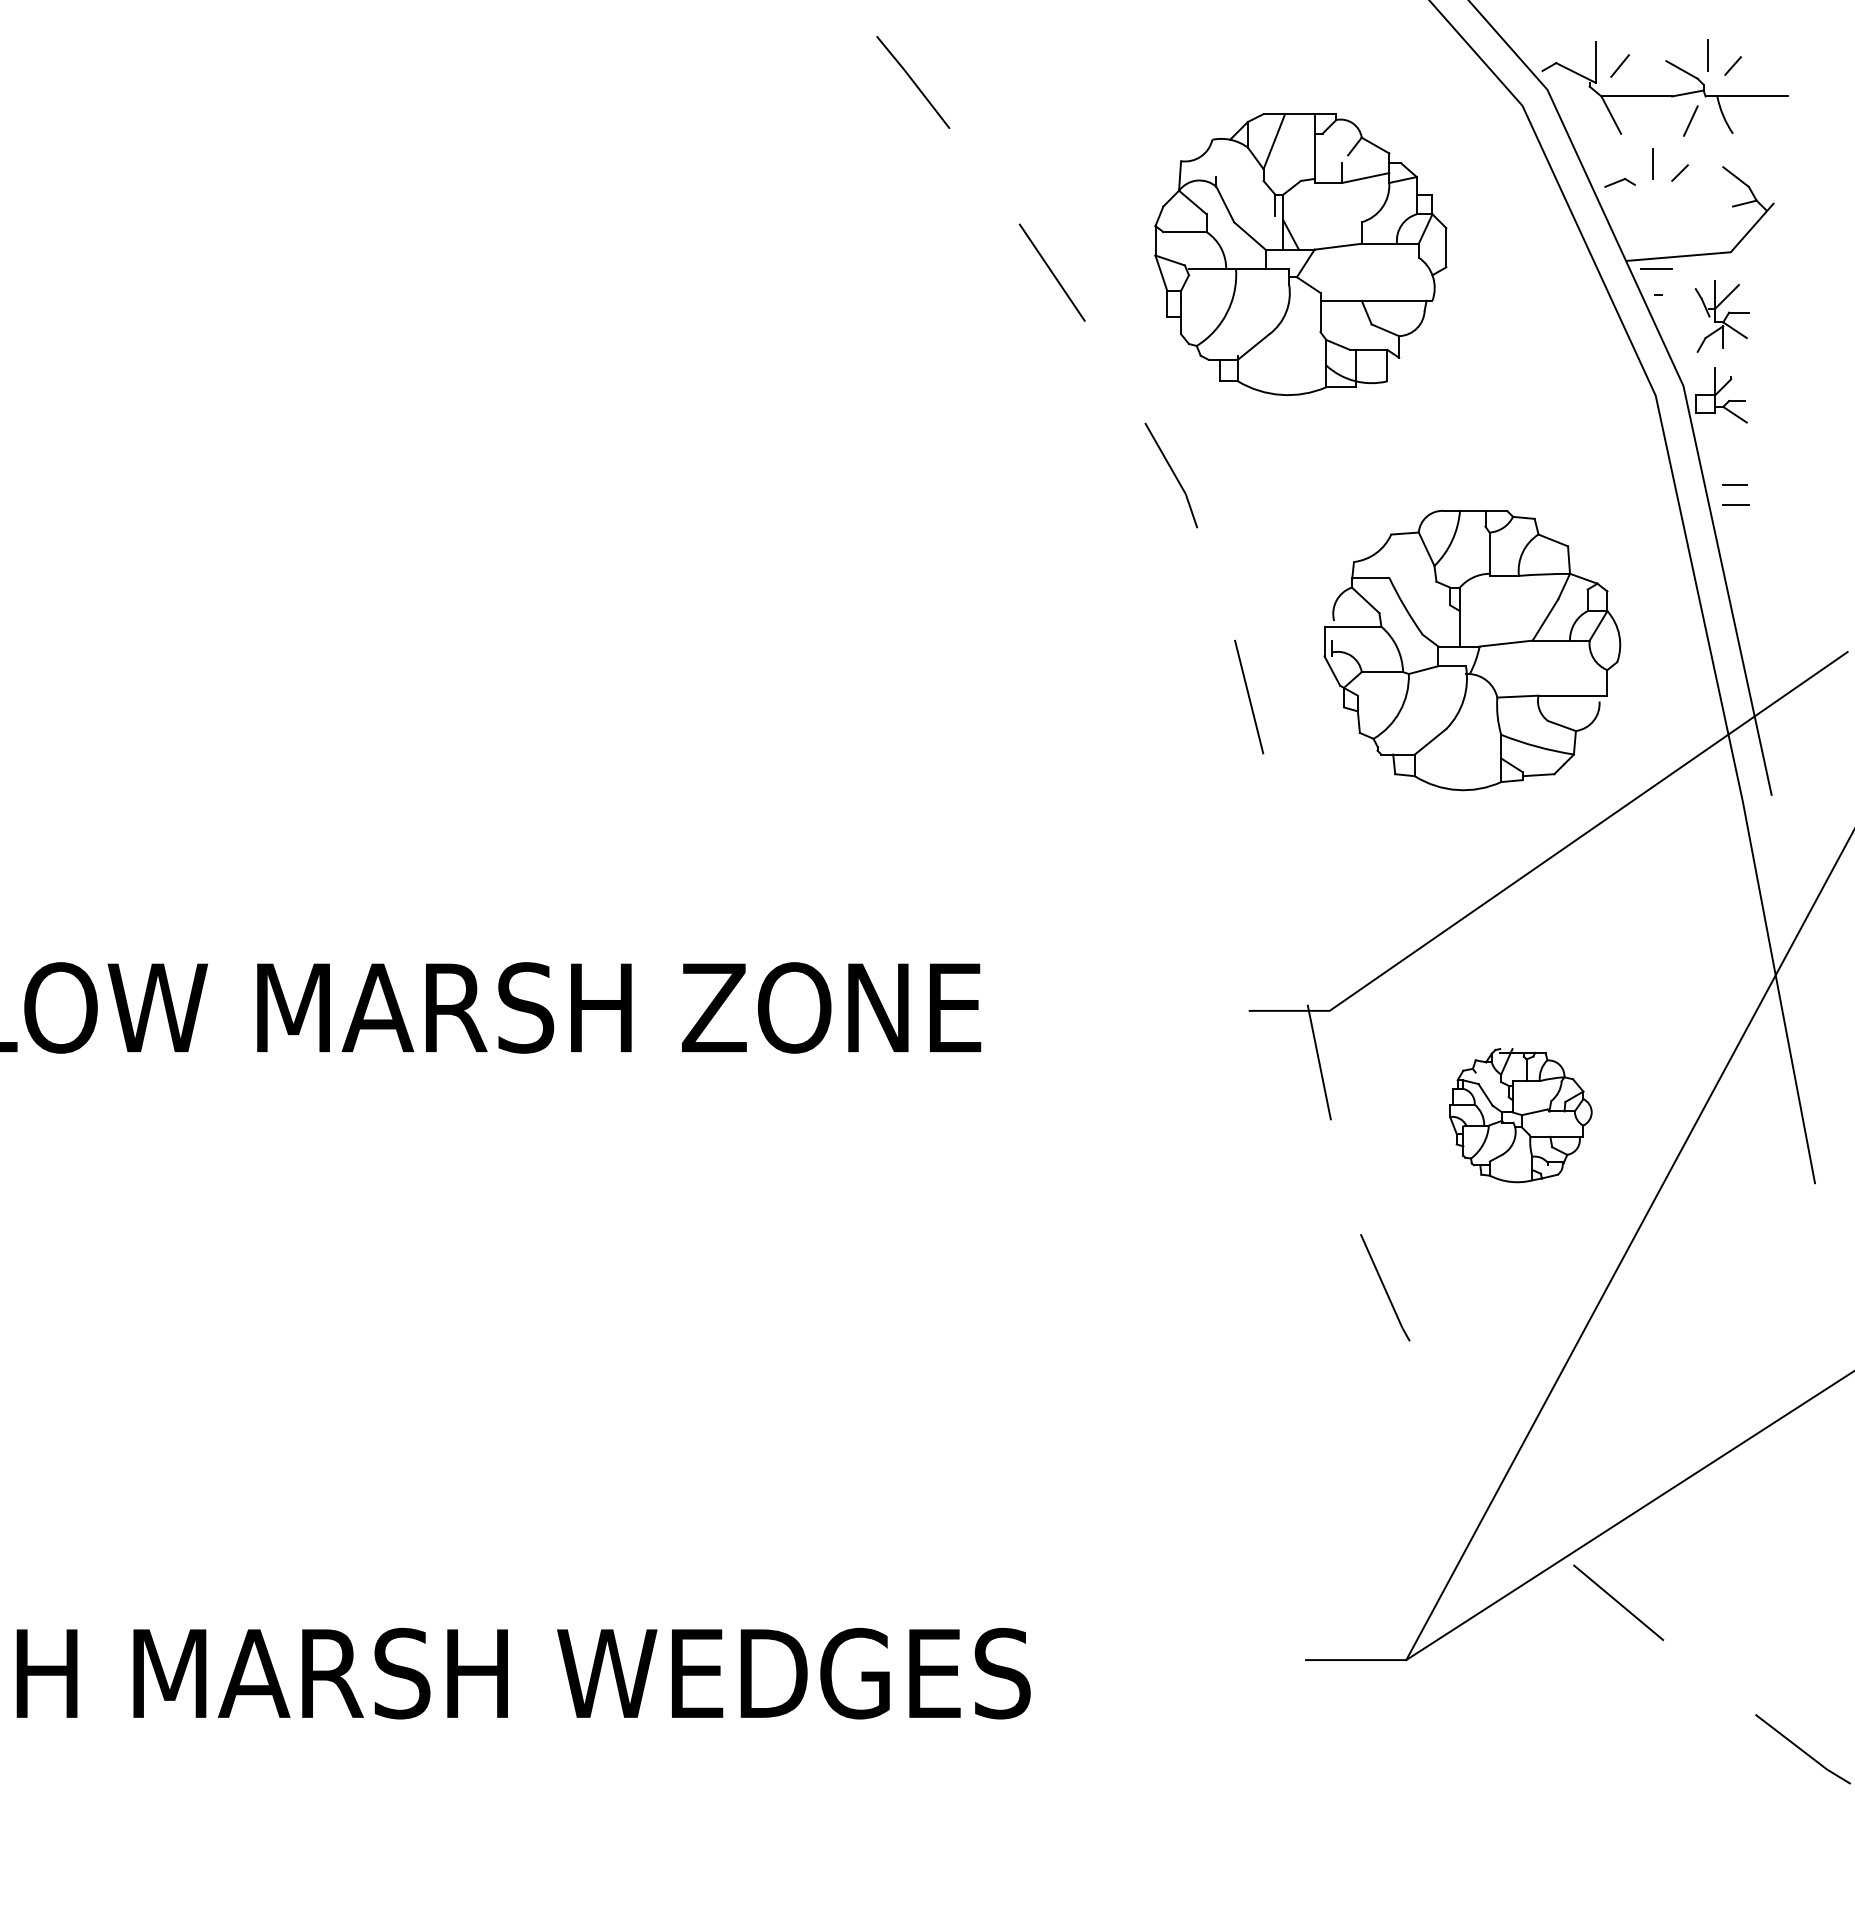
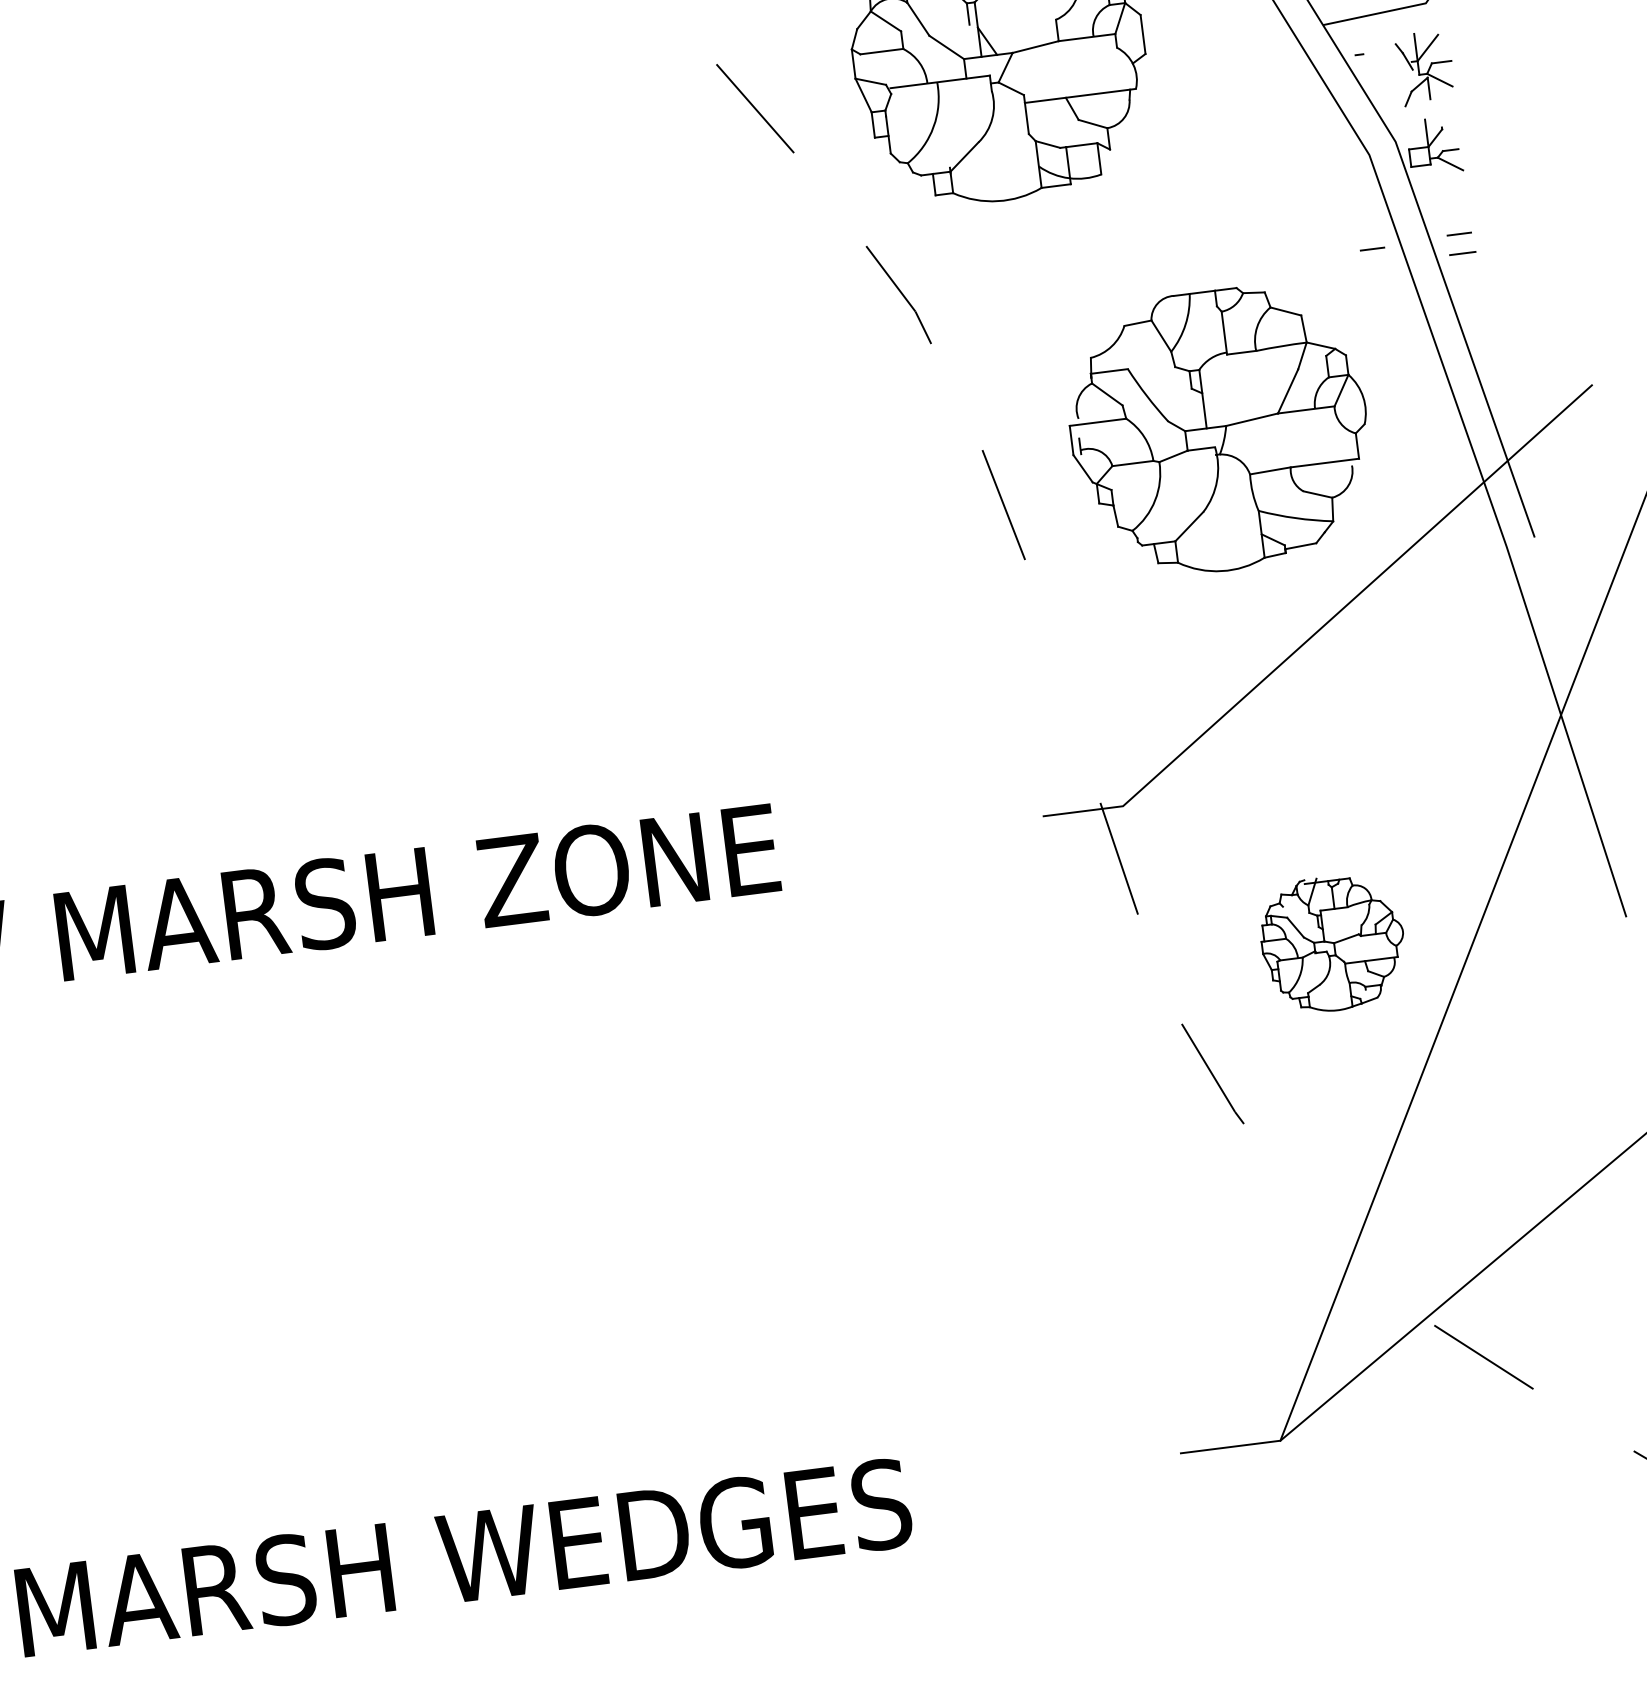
line: (1656, 269) -> (1354, 29), removed
line: (1646, 488) -> (1371, 248), added
part: (1520, 1115) -> (1332, 943), moved

